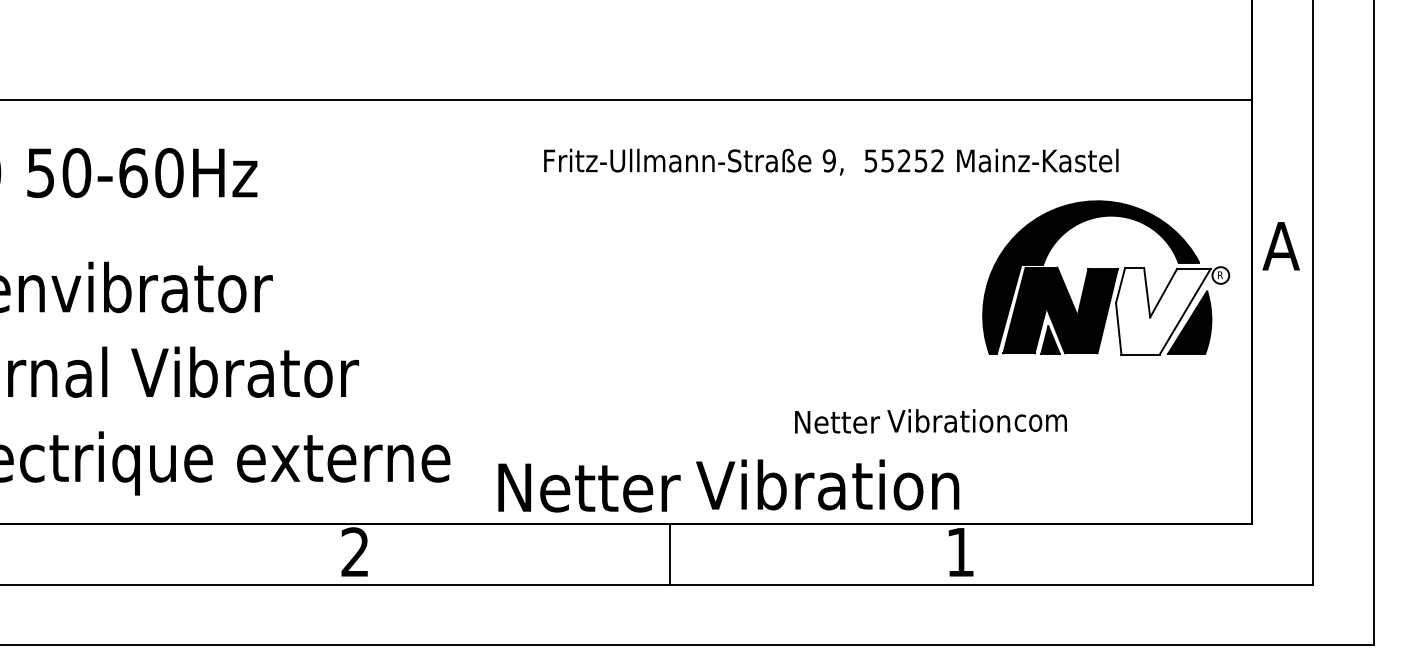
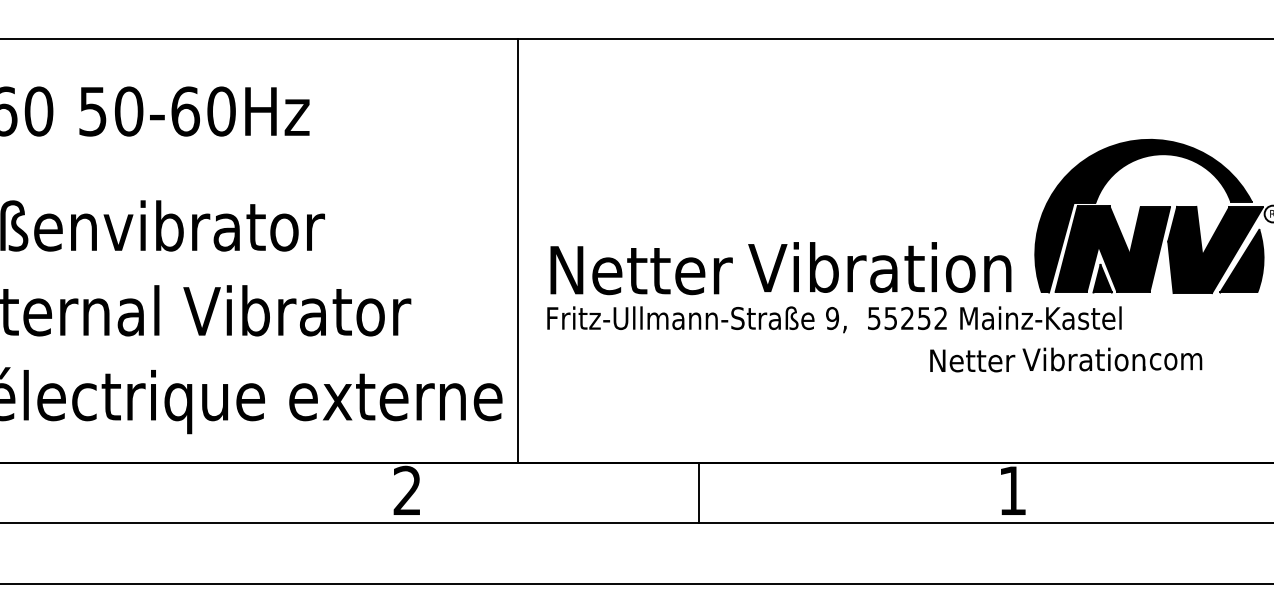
text: (831, 161) -> (834, 319), moved
fill: (1163, 311) -> (1215, 250), added
line: (465, 312) -> (517, 251), added
text: (930, 421) -> (1065, 360), moved
text: (728, 485) -> (780, 268), moved
line: (670, 554) -> (699, 493), moved

